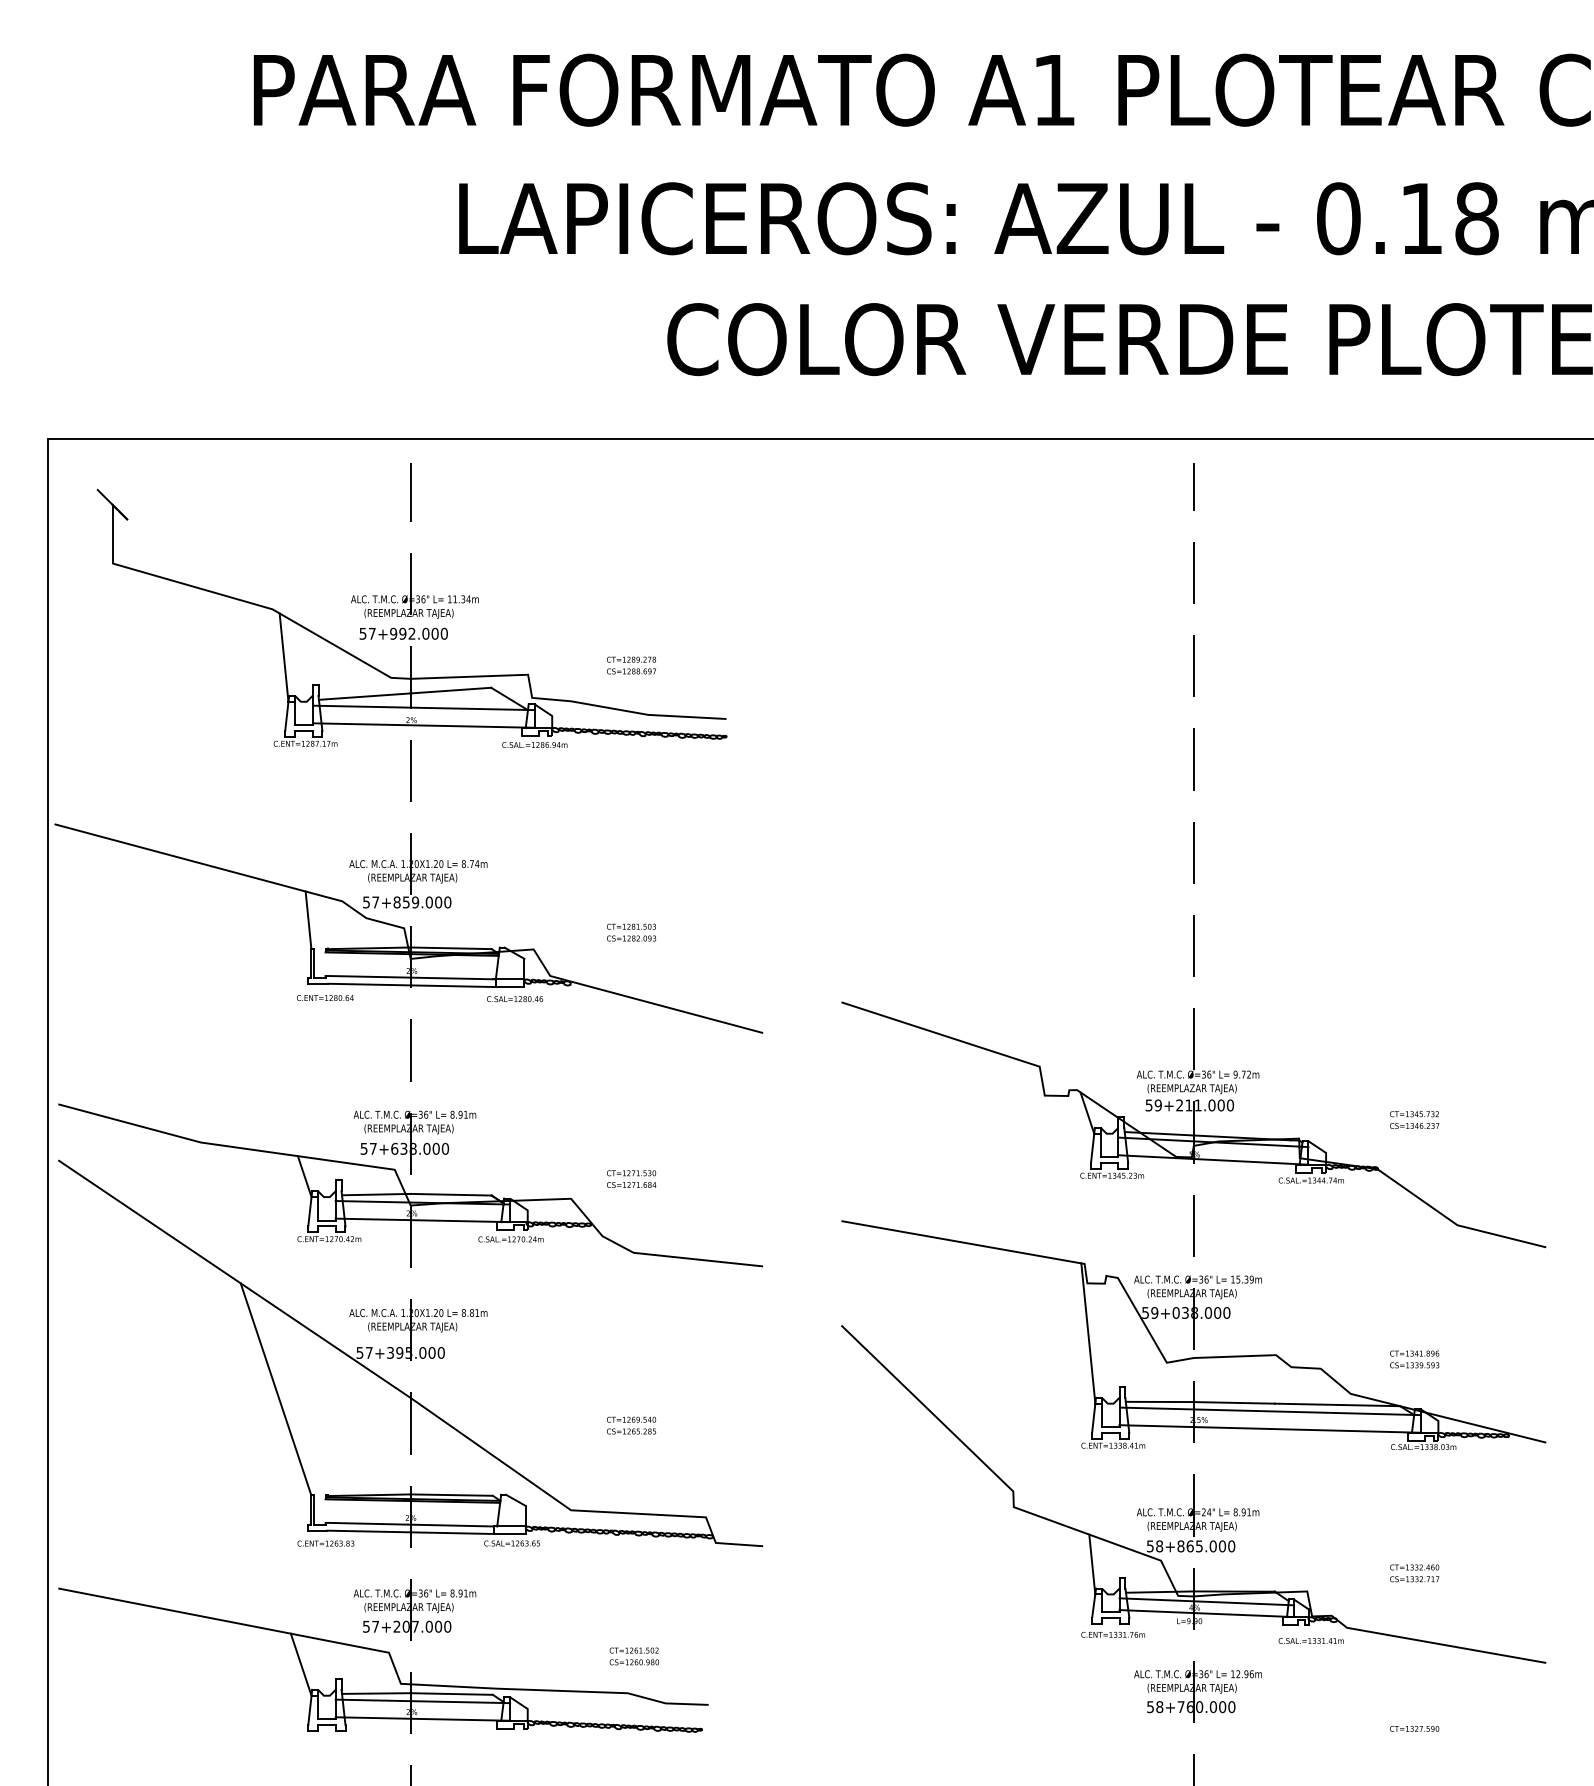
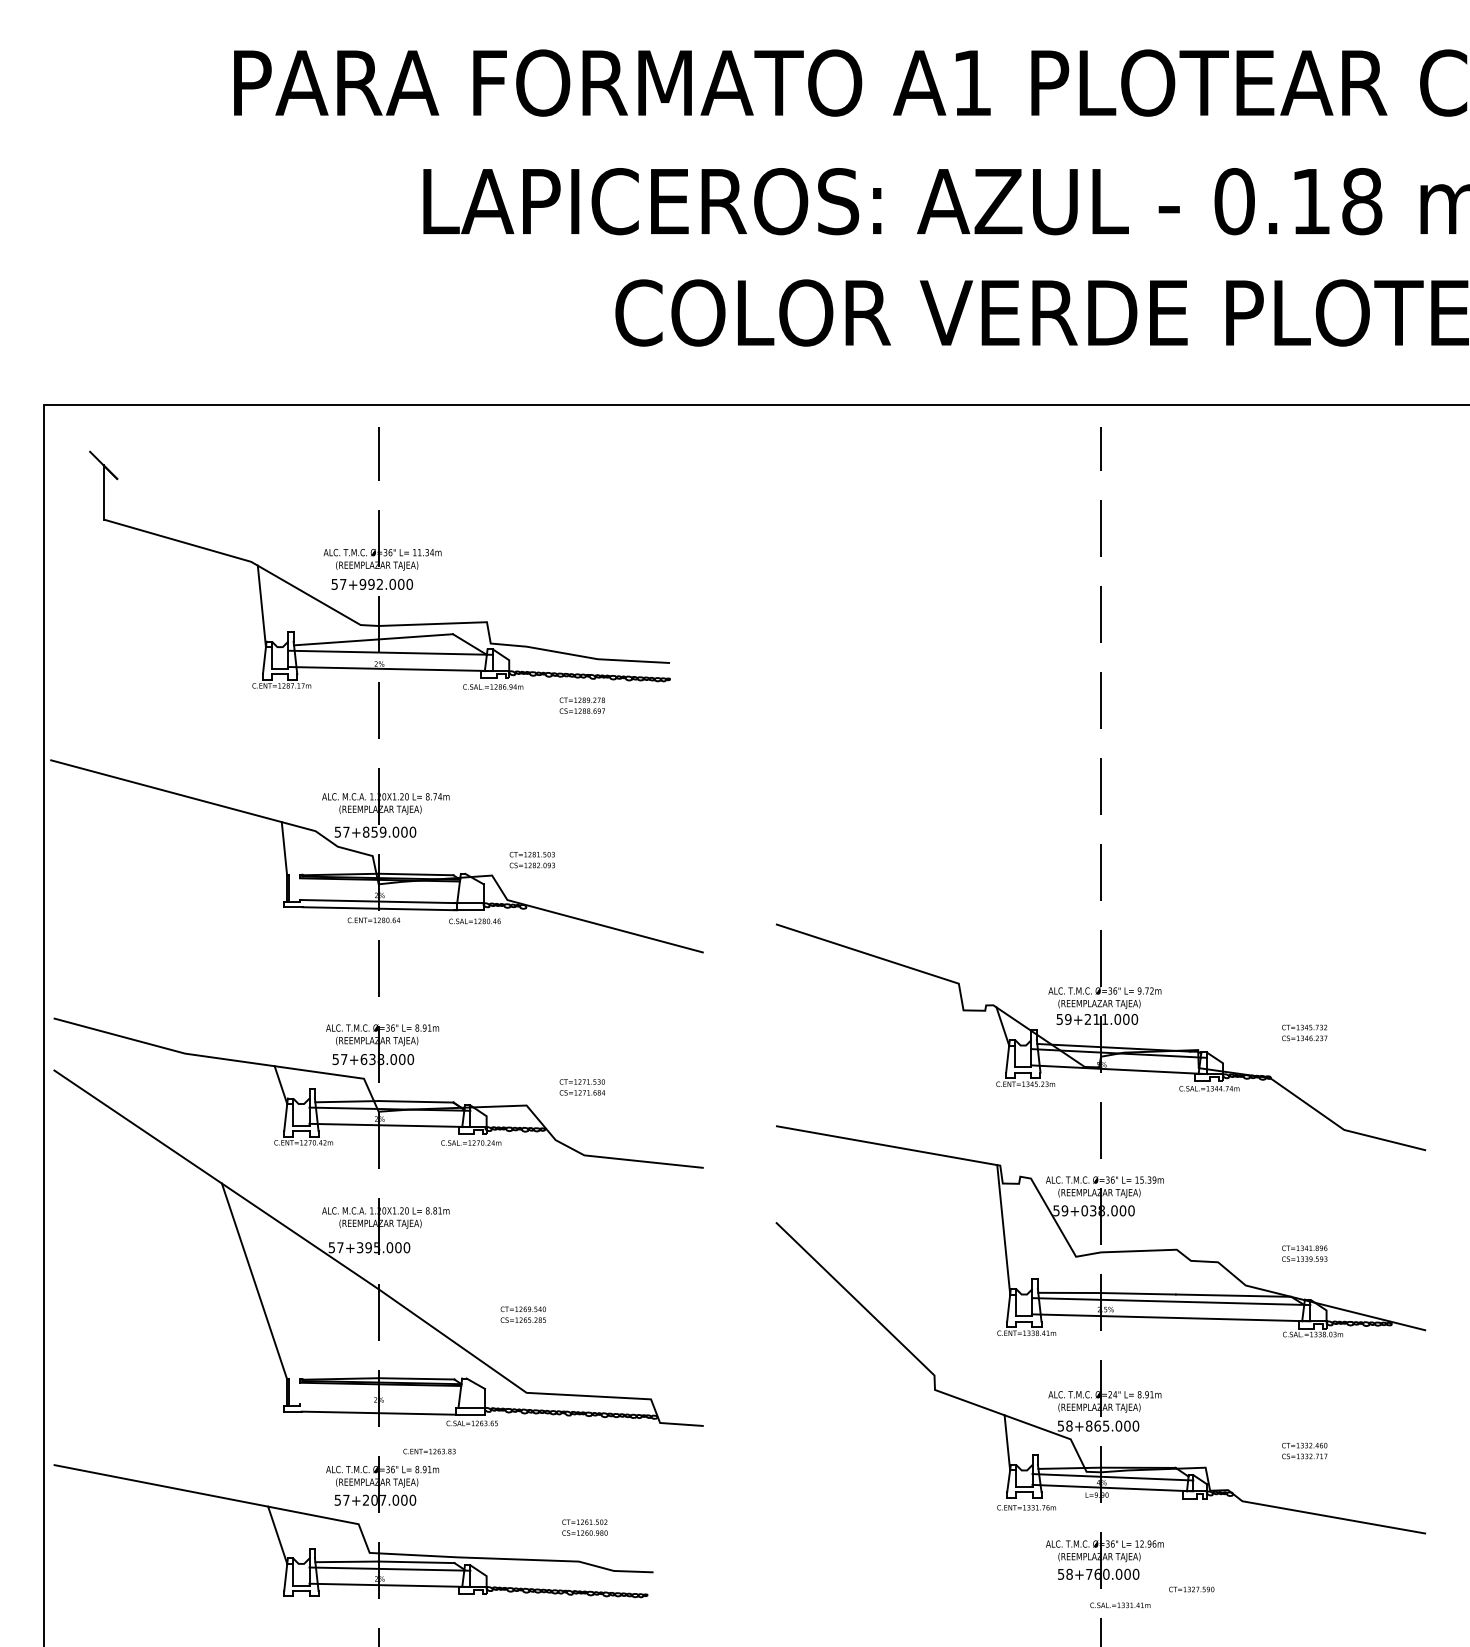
text: (630, 665) -> (581, 705), moved
text: (631, 933) -> (532, 860), moved
text: (324, 998) -> (373, 920), moved
text: (630, 1425) -> (522, 1314), moved
line: (409, 1524) -> (377, 1405), removed
text: (325, 1543) -> (429, 1451), moved
text: (1311, 1641) -> (1120, 1605), moved
text: (1414, 1728) -> (1191, 1589), moved

